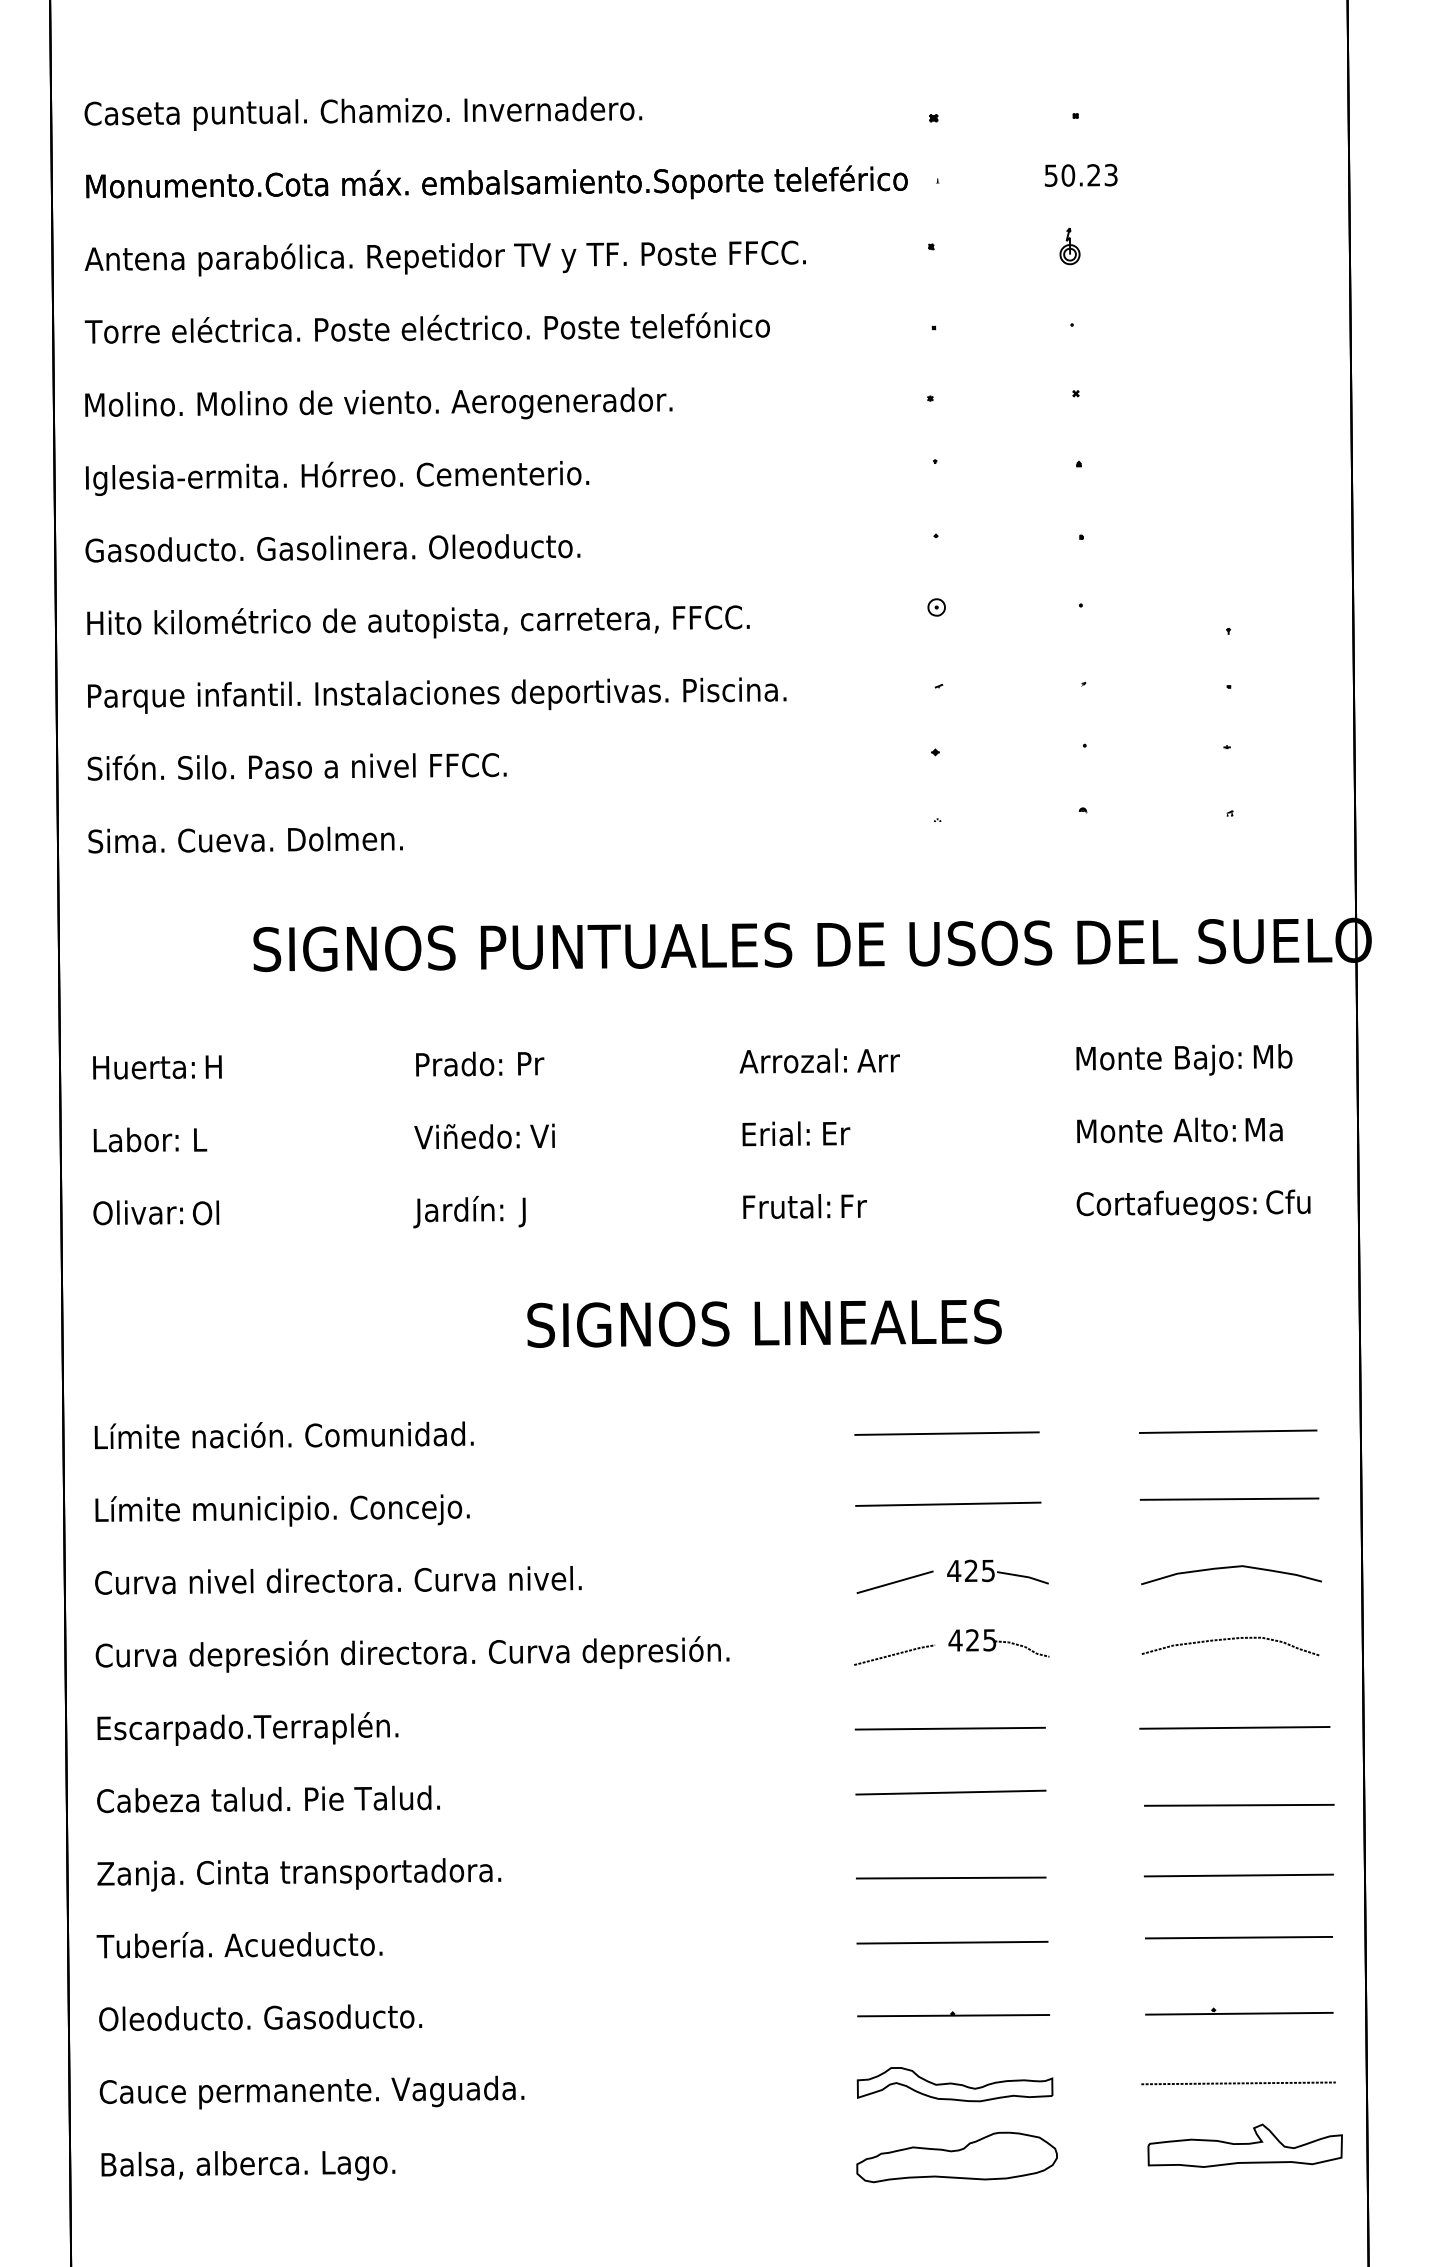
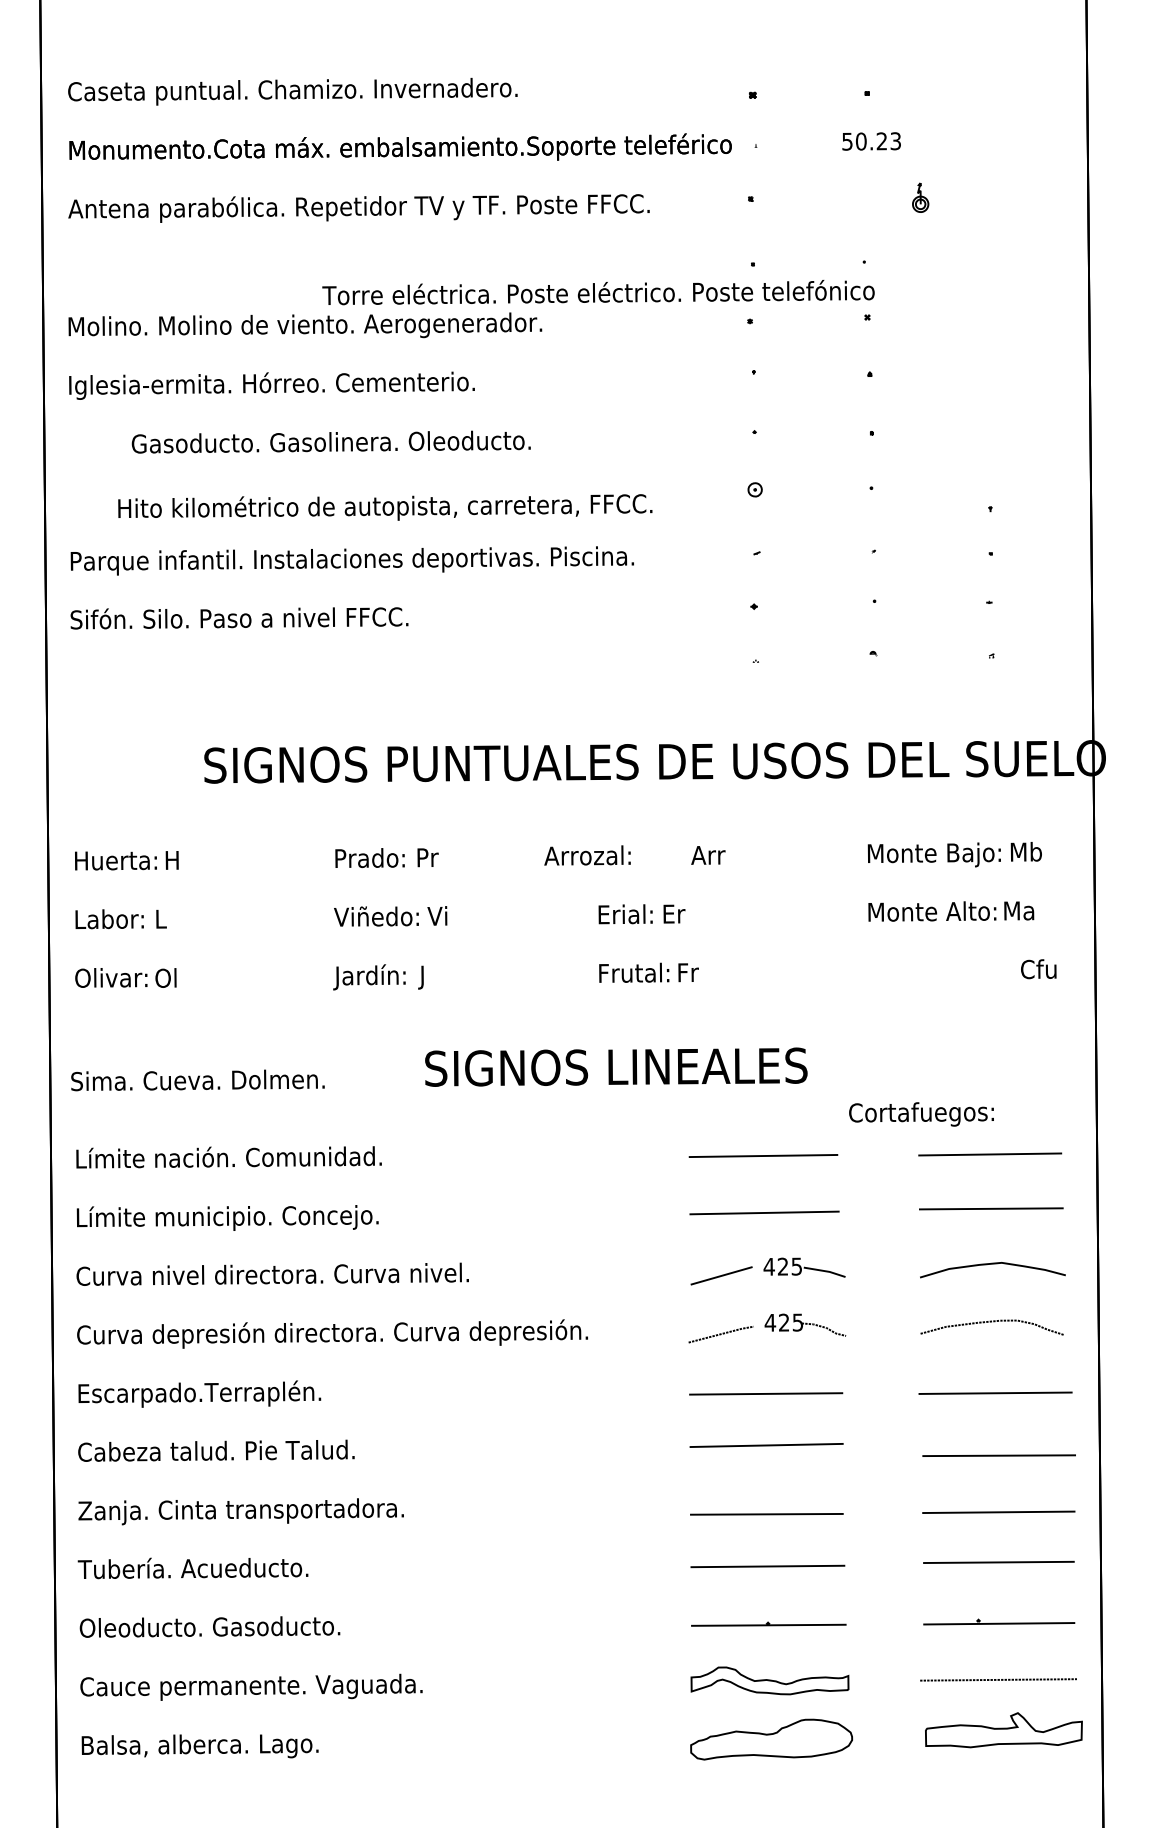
part: (1069, 246) -> (920, 197), moved
text: (427, 327) -> (598, 292), moved
text: (331, 547) -> (330, 441), moved
text: (418, 621) -> (385, 507), moved
text: (245, 840) -> (197, 1080), moved
text: (793, 1060) -> (587, 855), moved
text: (1166, 1206) -> (921, 1114), moved

